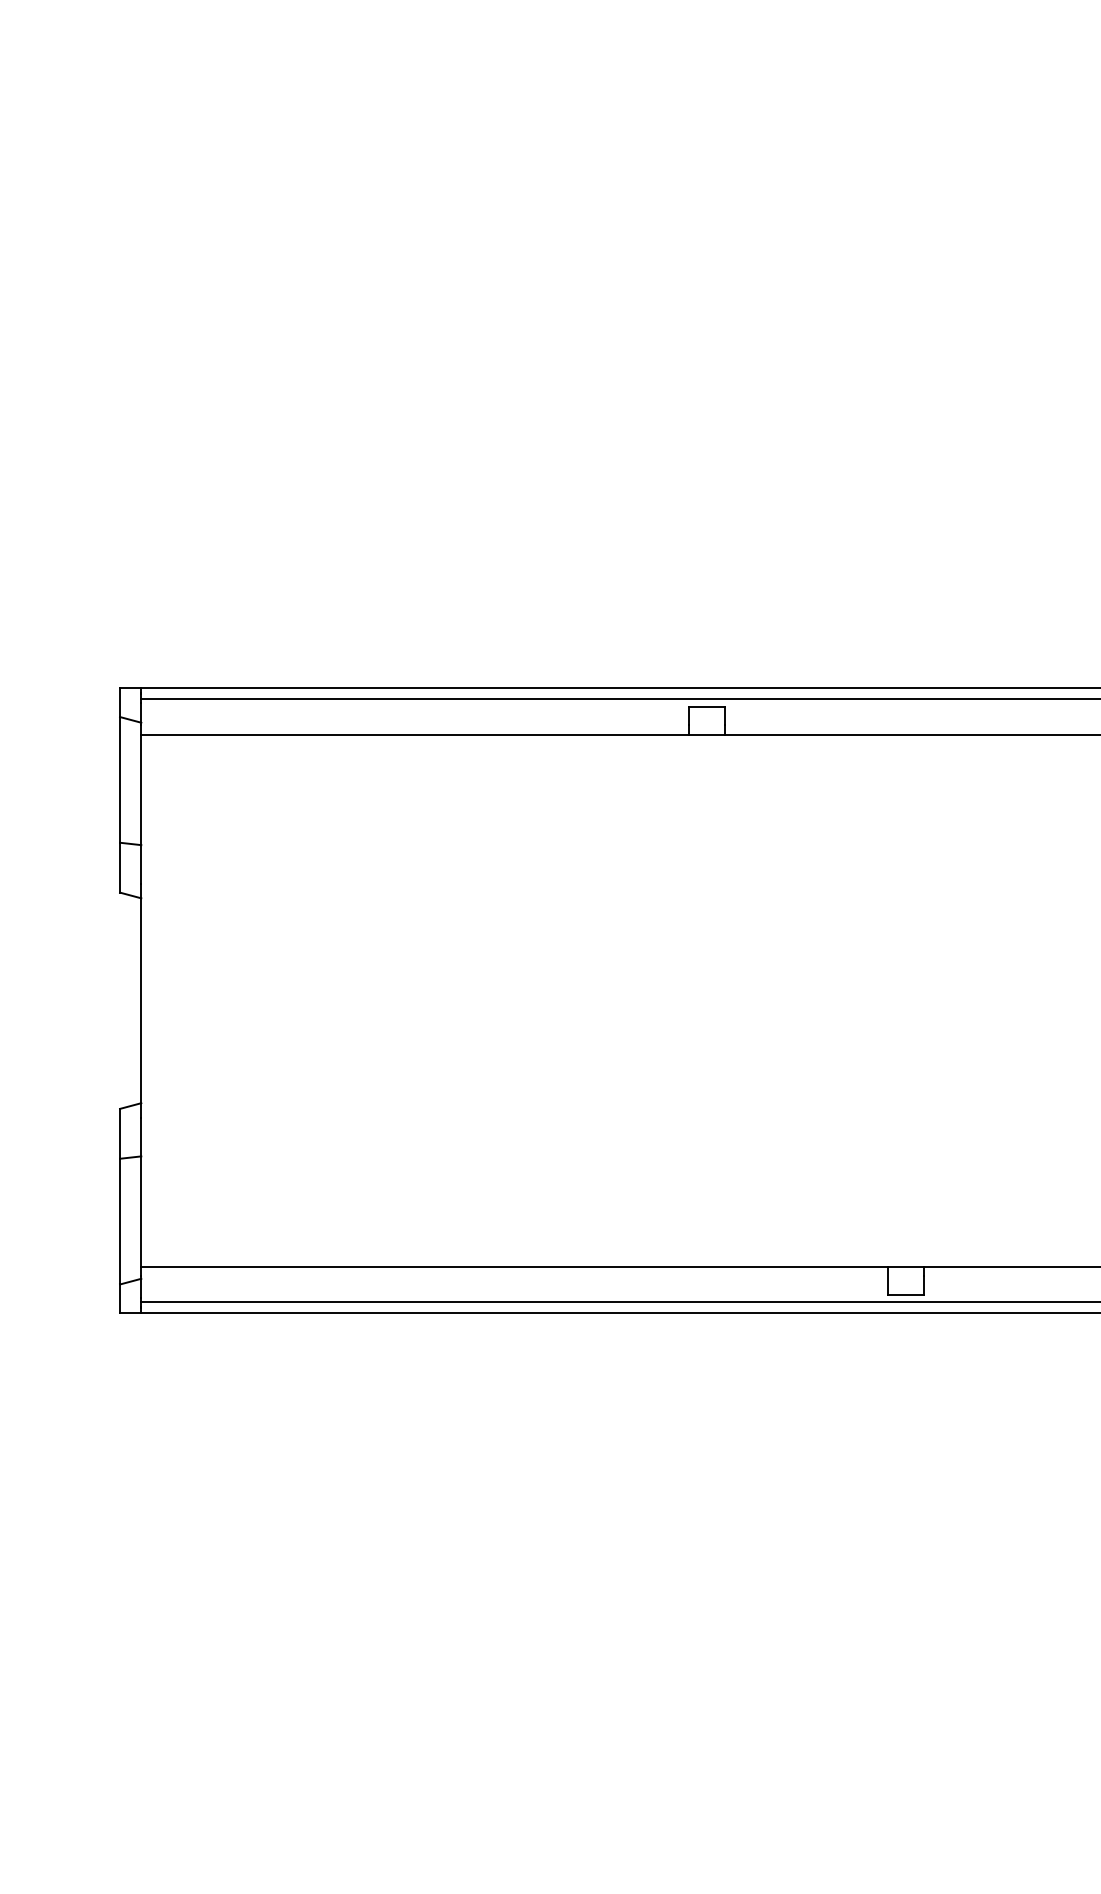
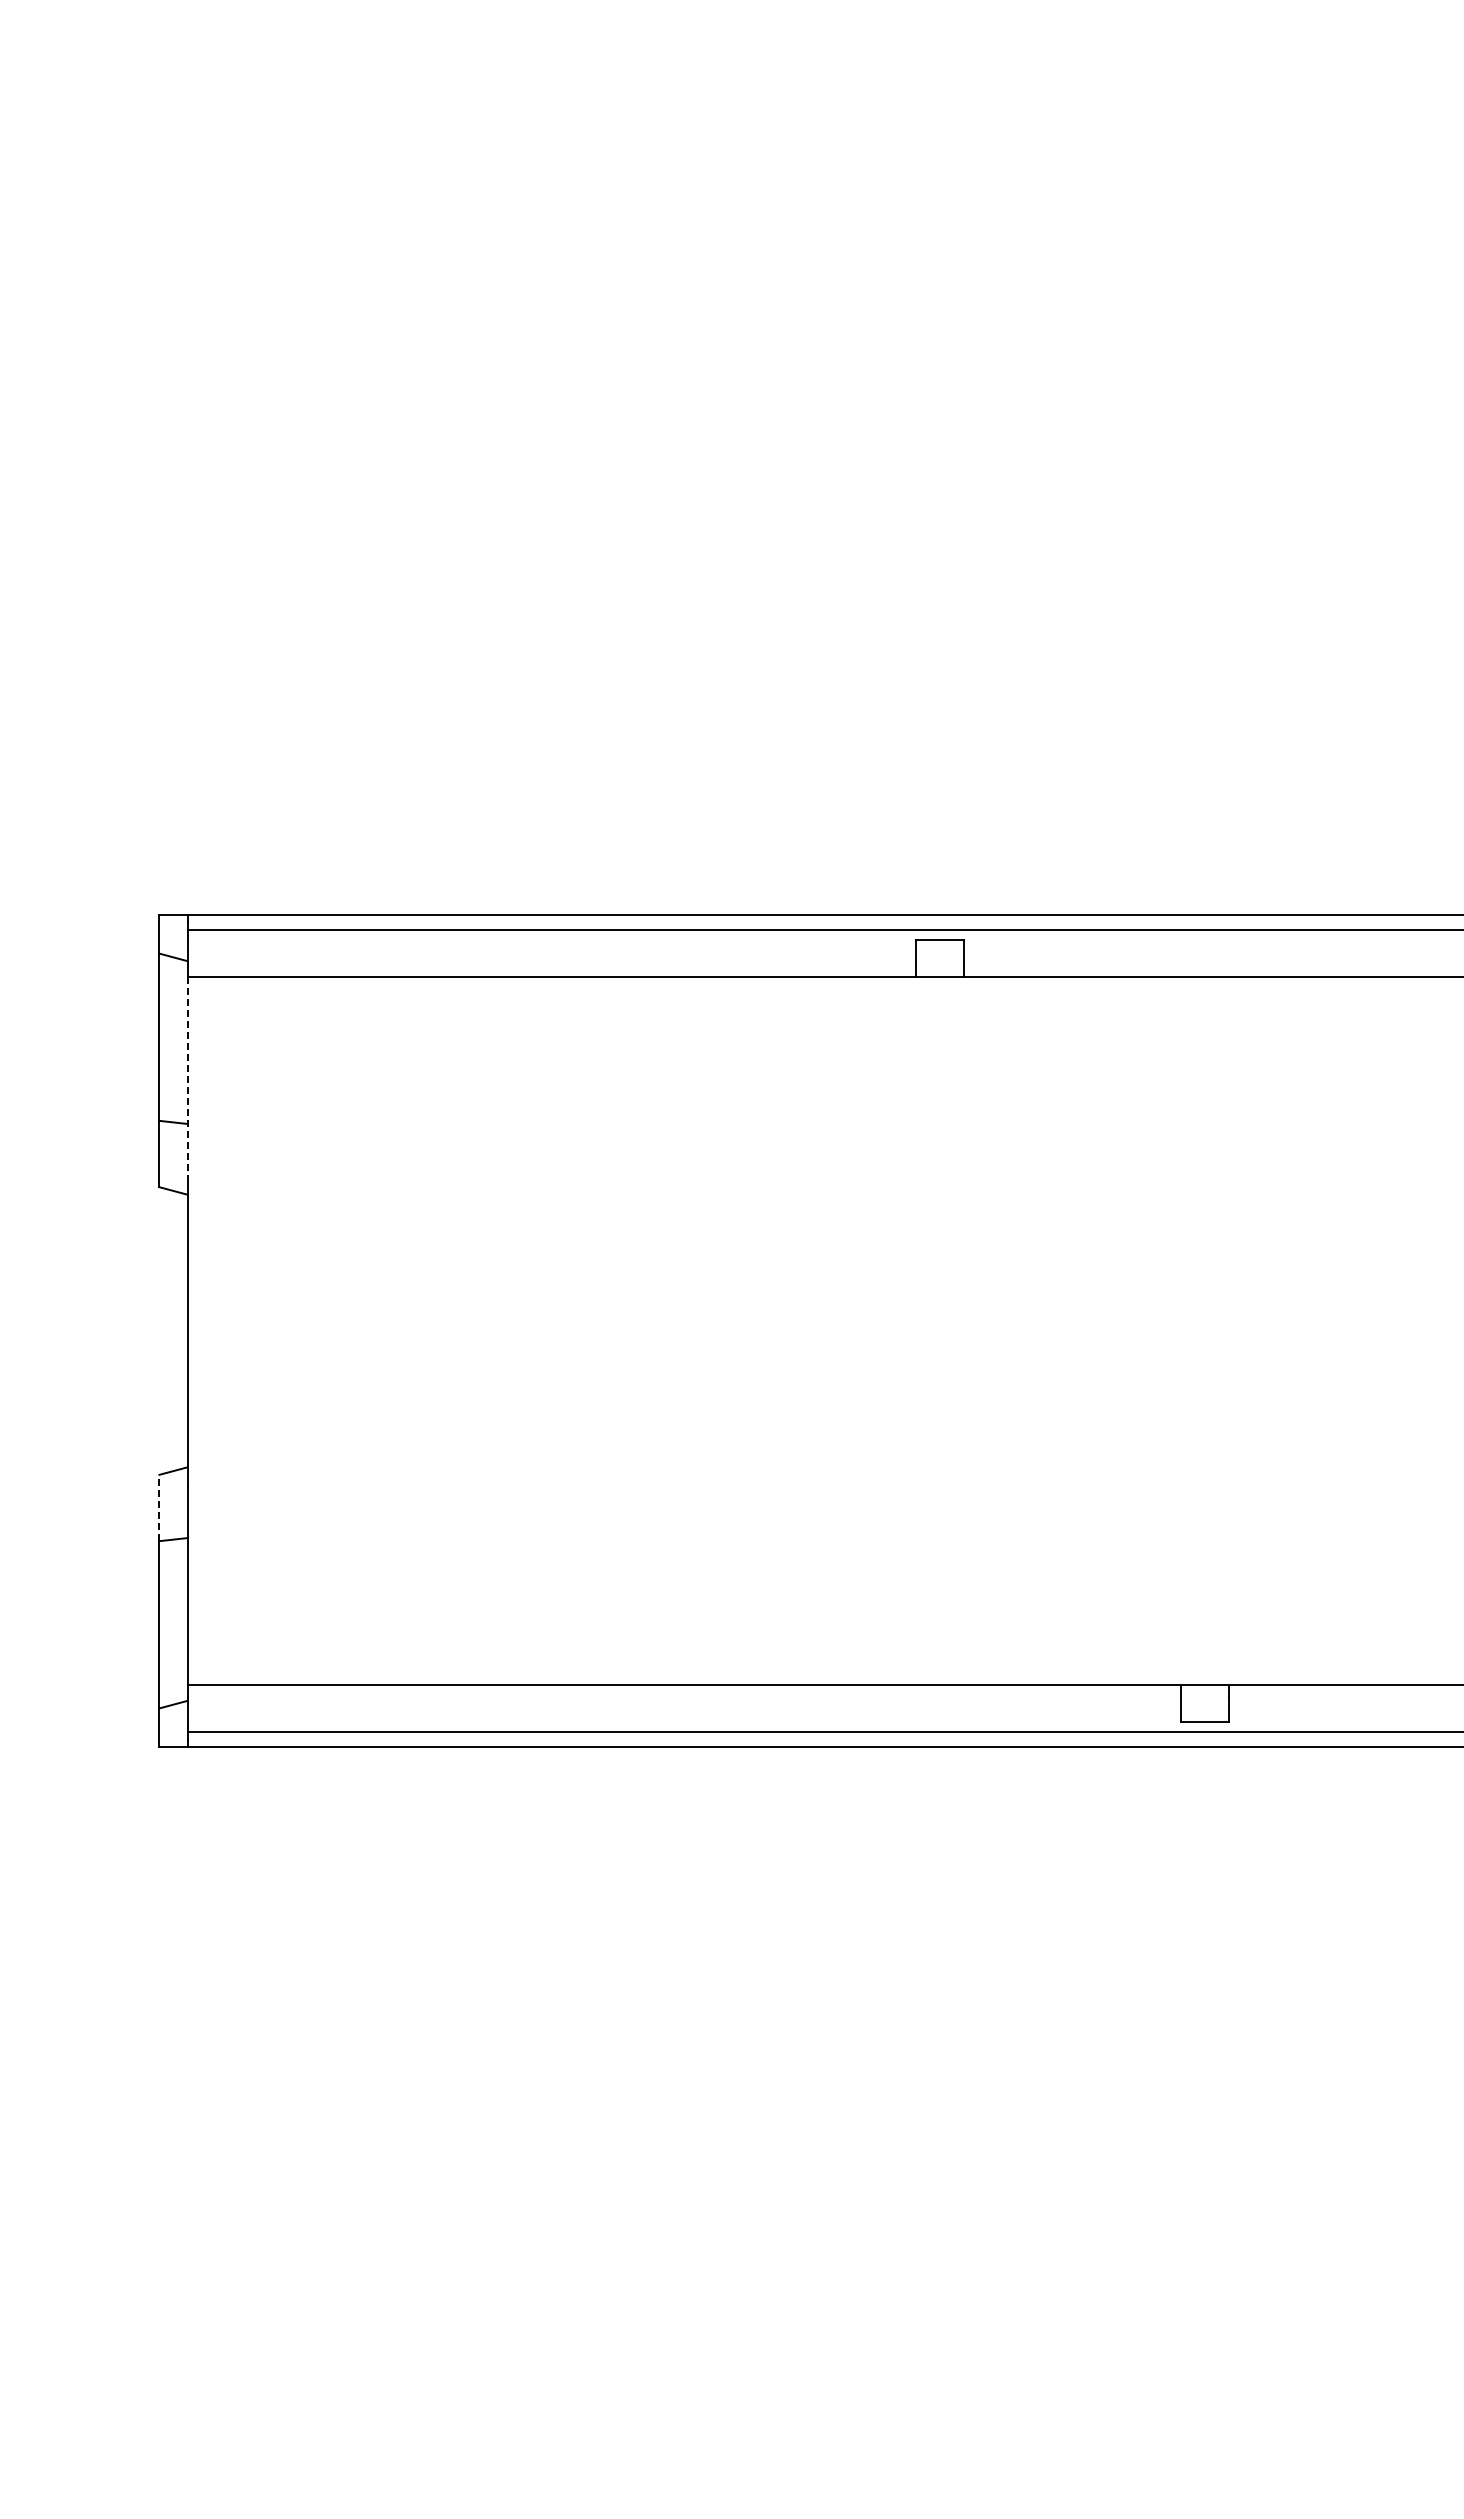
line: (141, 809) -> (187, 1076), solid -> dashed
line: (120, 1133) -> (159, 1507), solid -> dashed

